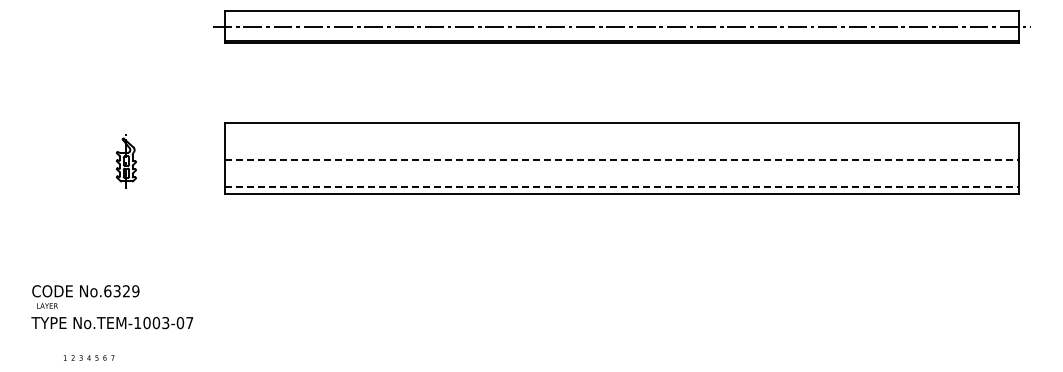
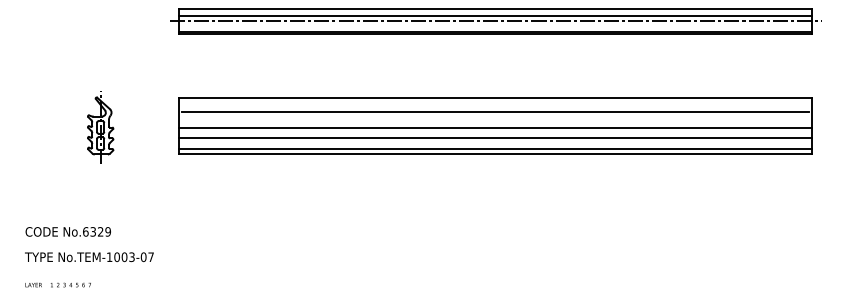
line: (621, 20) -> (495, 16), added
line: (621, 141) -> (495, 112), added
line: (622, 160) -> (496, 127), dashed -> solid
part: (126, 162) -> (100, 129), size x1.67
line: (621, 173) -> (495, 138), added
line: (622, 187) -> (496, 149), dashed -> solid
text: (47, 305) -> (33, 284), moved

